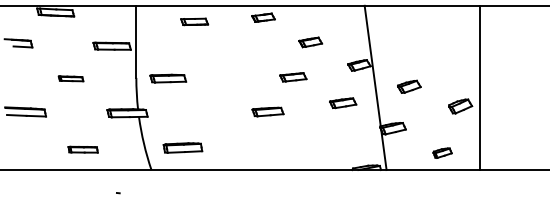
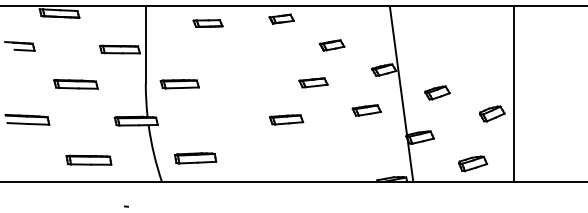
part: (70, 78) -> (75, 84), size x1.67
part: (82, 149) -> (88, 159), size x1.43
part: (442, 152) -> (473, 163), size x1.43

